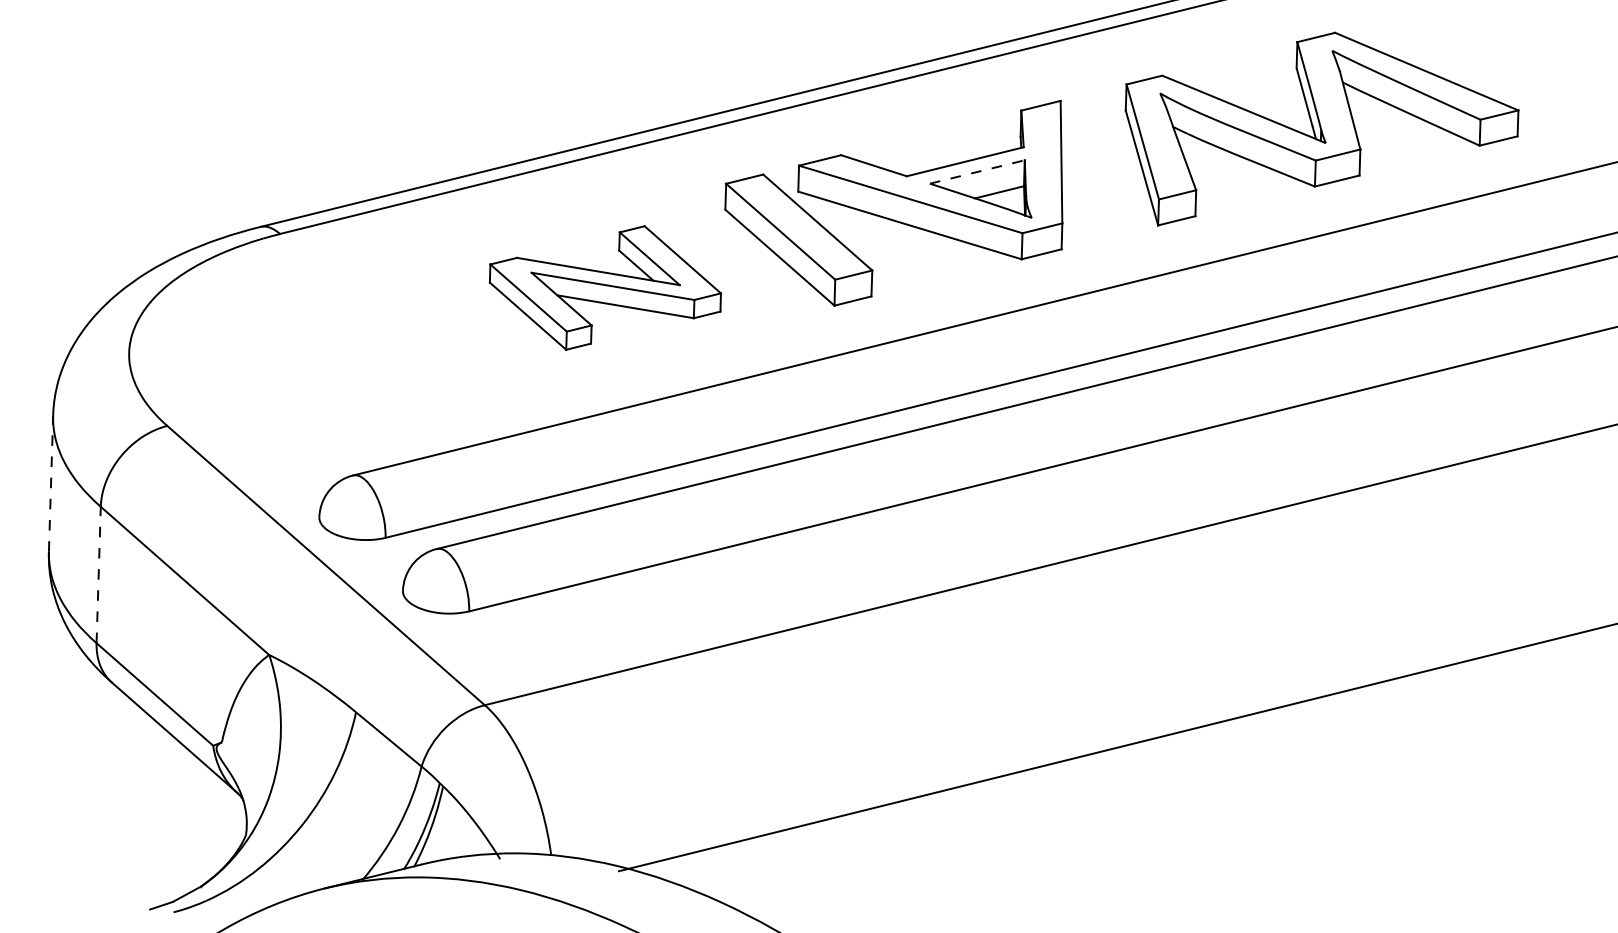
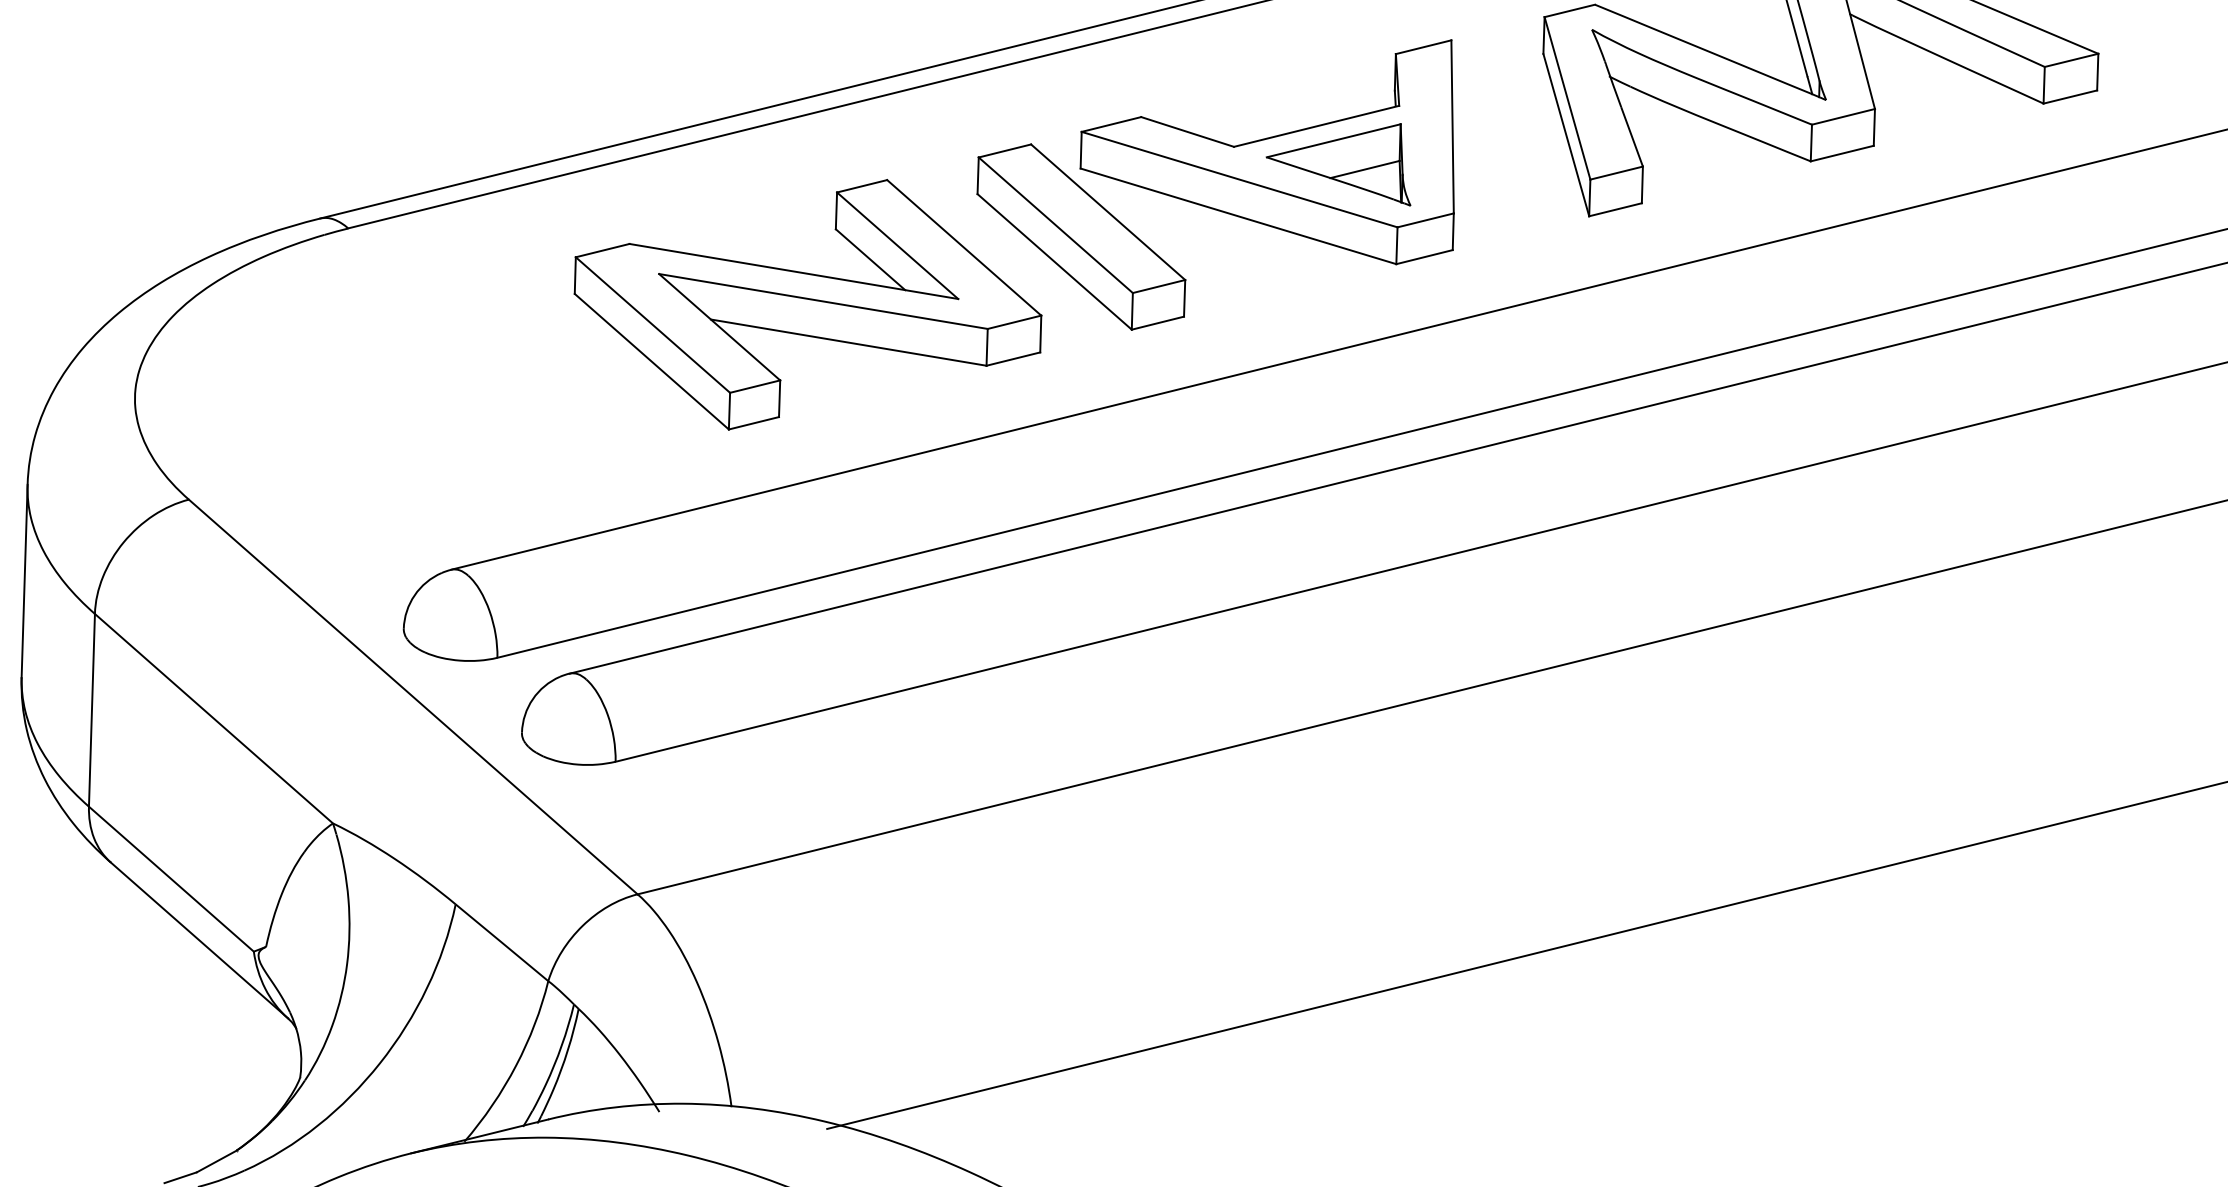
line: (977, 171) -> (1333, 140), dashed -> solid
part: (605, 287) -> (808, 304), size x1.43
line: (51, 483) -> (25, 581), dashed -> solid
line: (98, 574) -> (91, 709), dashed -> solid

